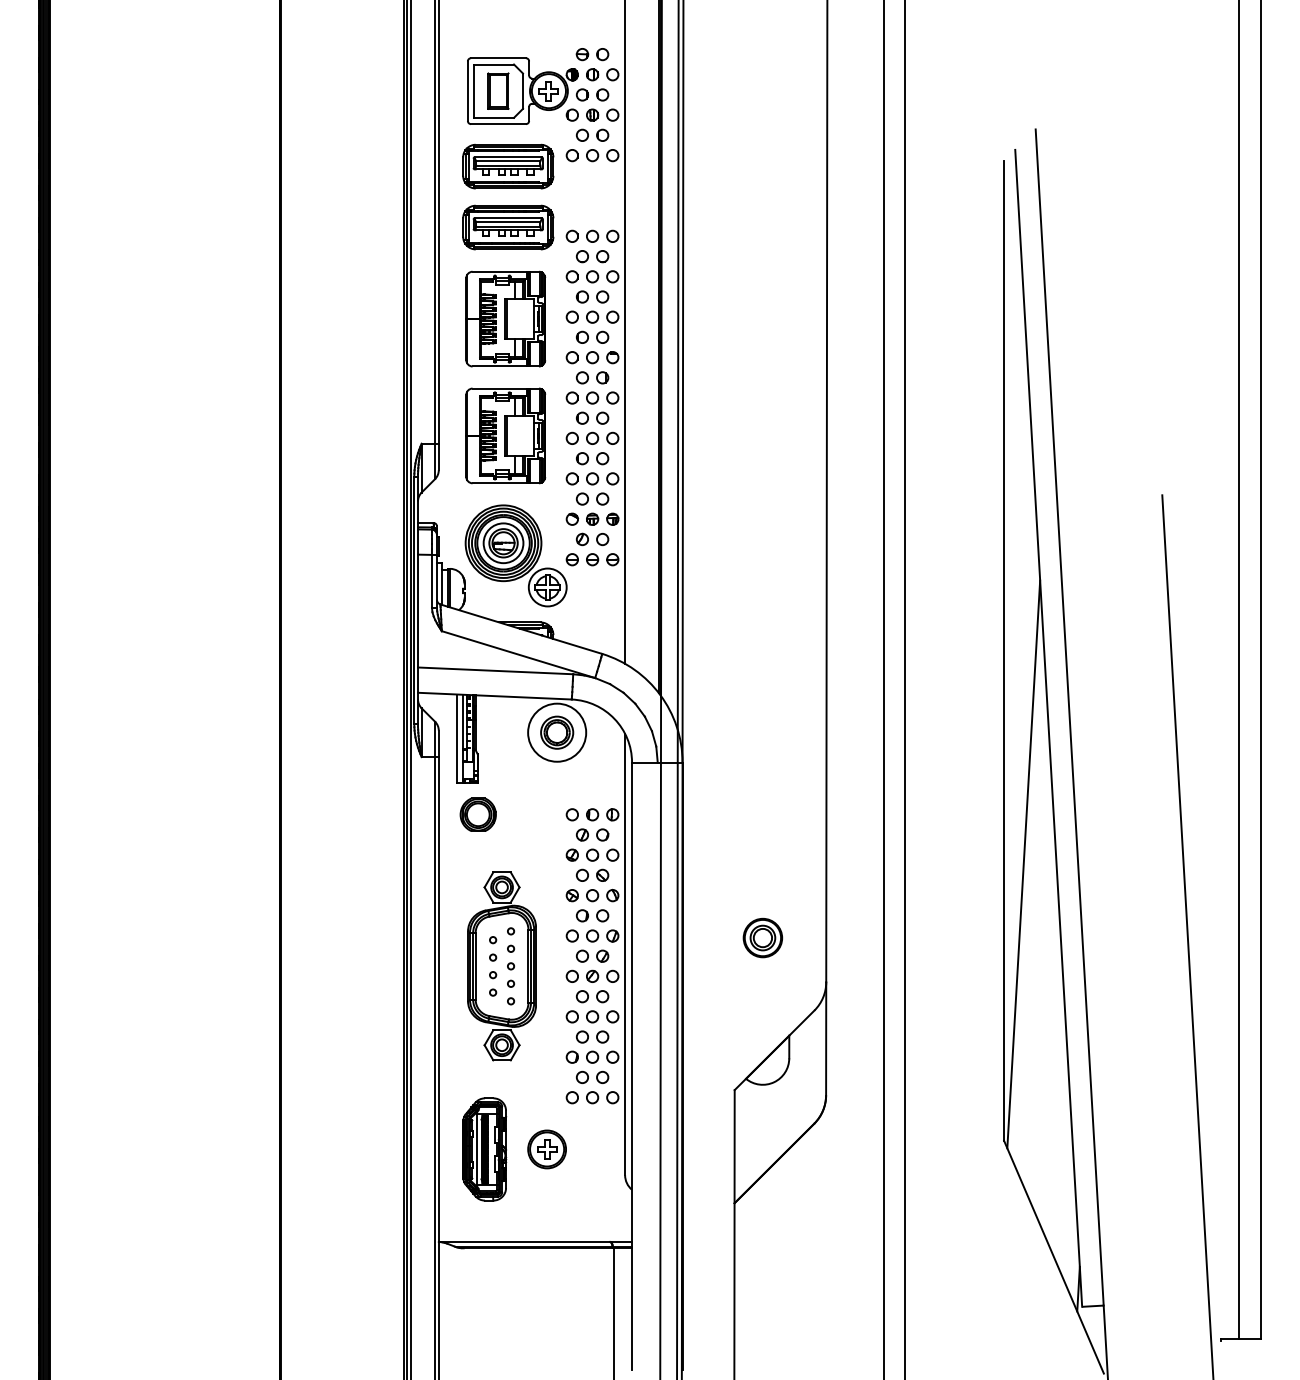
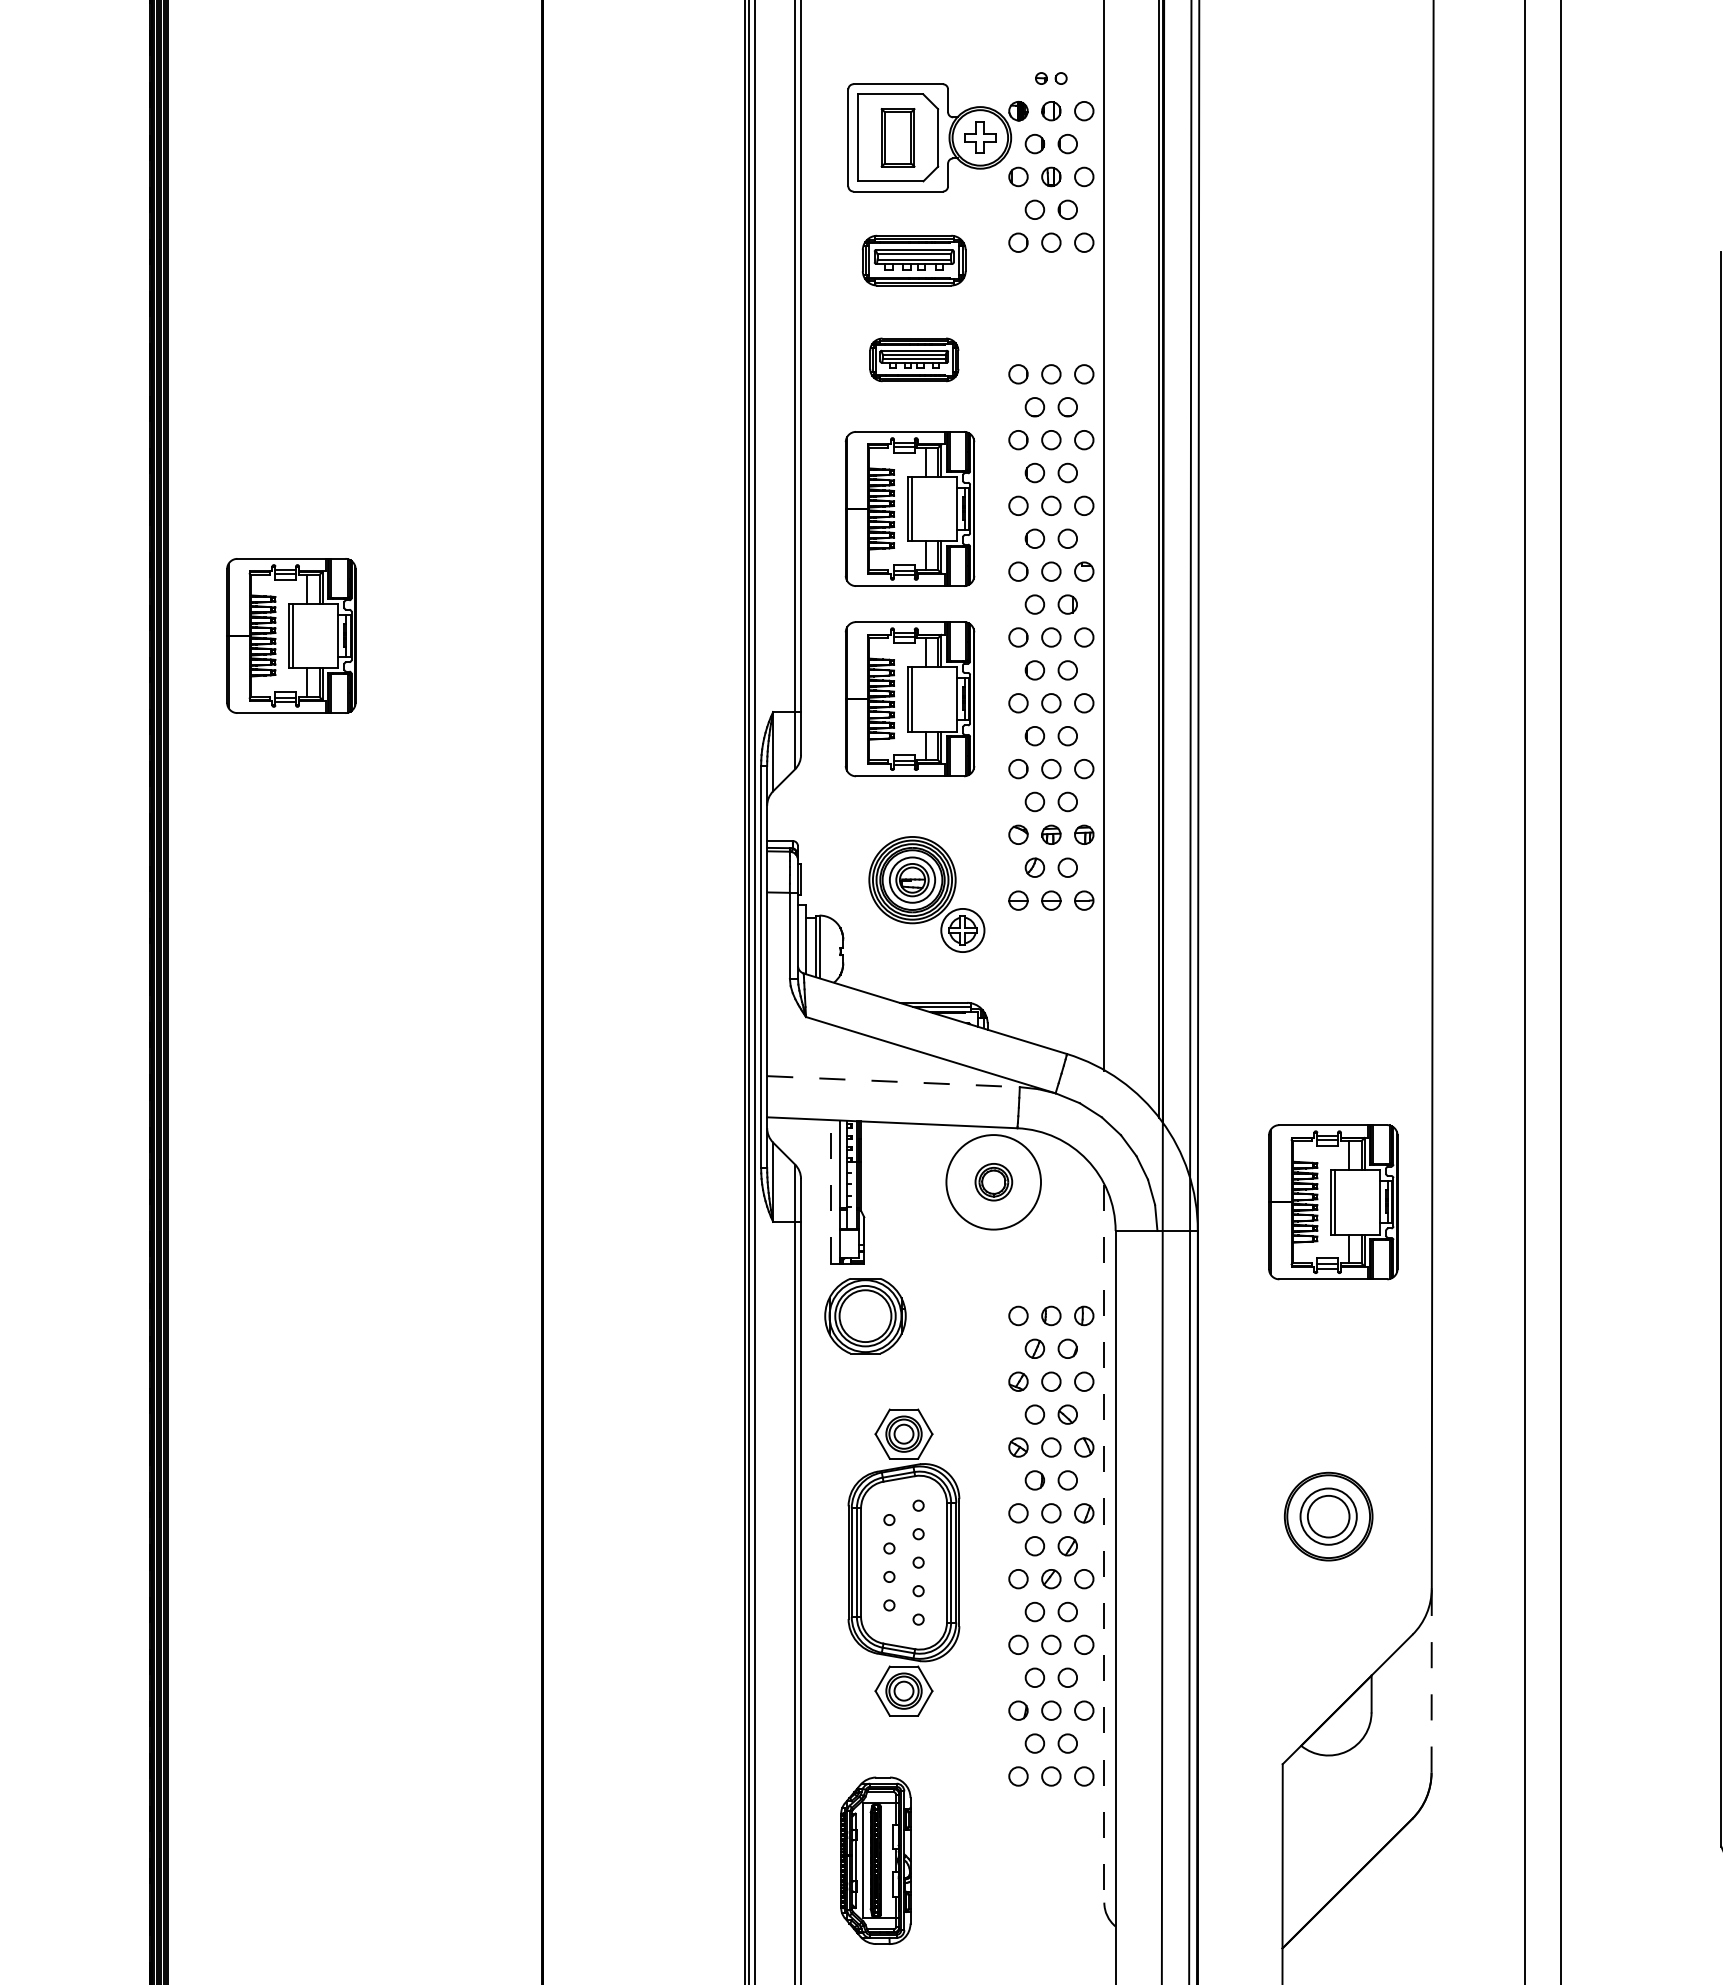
part: (592, 54) -> (1051, 78), size x0.6
part: (508, 166) -> (914, 260), size x0.7
part: (508, 227) -> (914, 359), size x0.6
part: (125, 396) -> (290, 634), added
part: (515, 555) -> (925, 893), size x0.7
line: (495, 670) -> (893, 1081), solid -> dashed
part: (557, 732) -> (994, 1181), size x0.7
line: (457, 738) -> (831, 1191), solid -> dashed
part: (765, 744) -> (1332, 1201), added
part: (477, 814) -> (864, 1315), size x1.4
part: (762, 937) -> (1328, 1515), size x1.4
line: (625, 955) -> (1104, 1545), solid -> dashed
line: (826, 1038) -> (1432, 1680), solid -> dashed
part: (546, 1149) -> (976, 1860), removed

